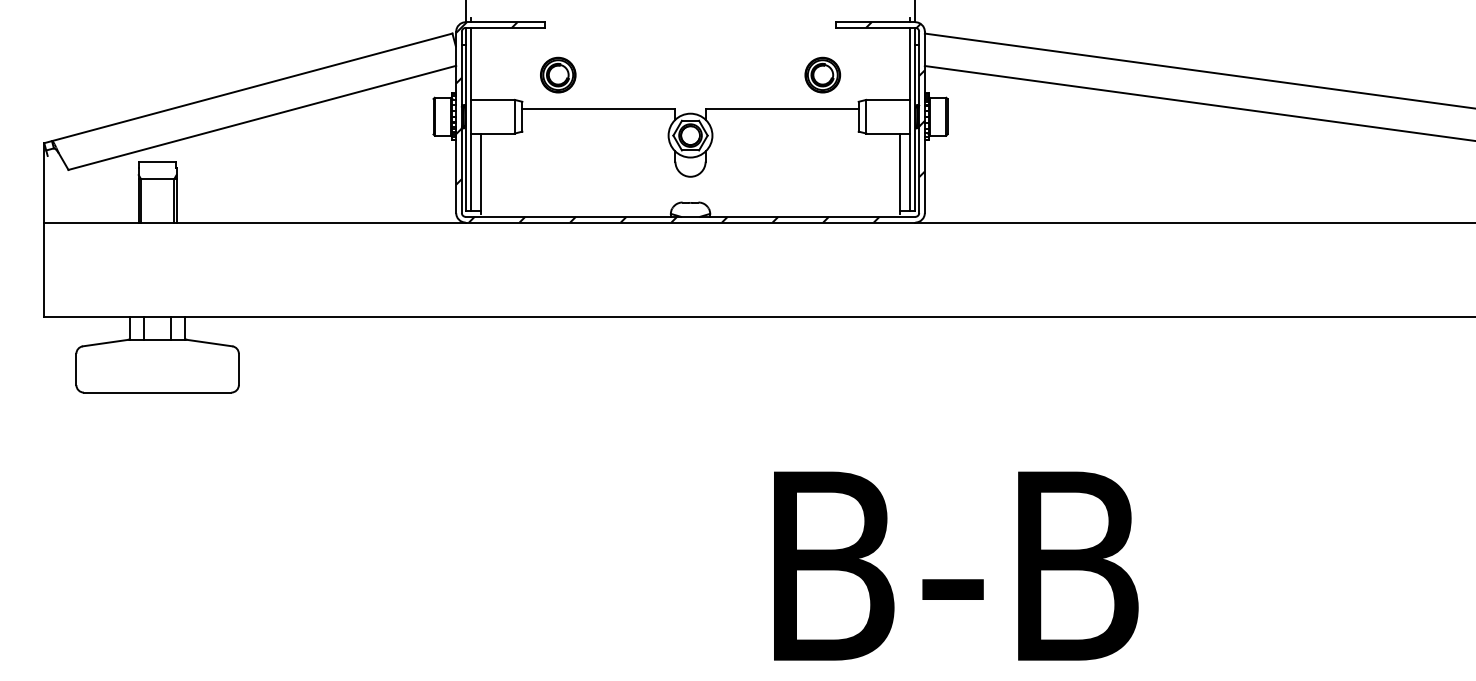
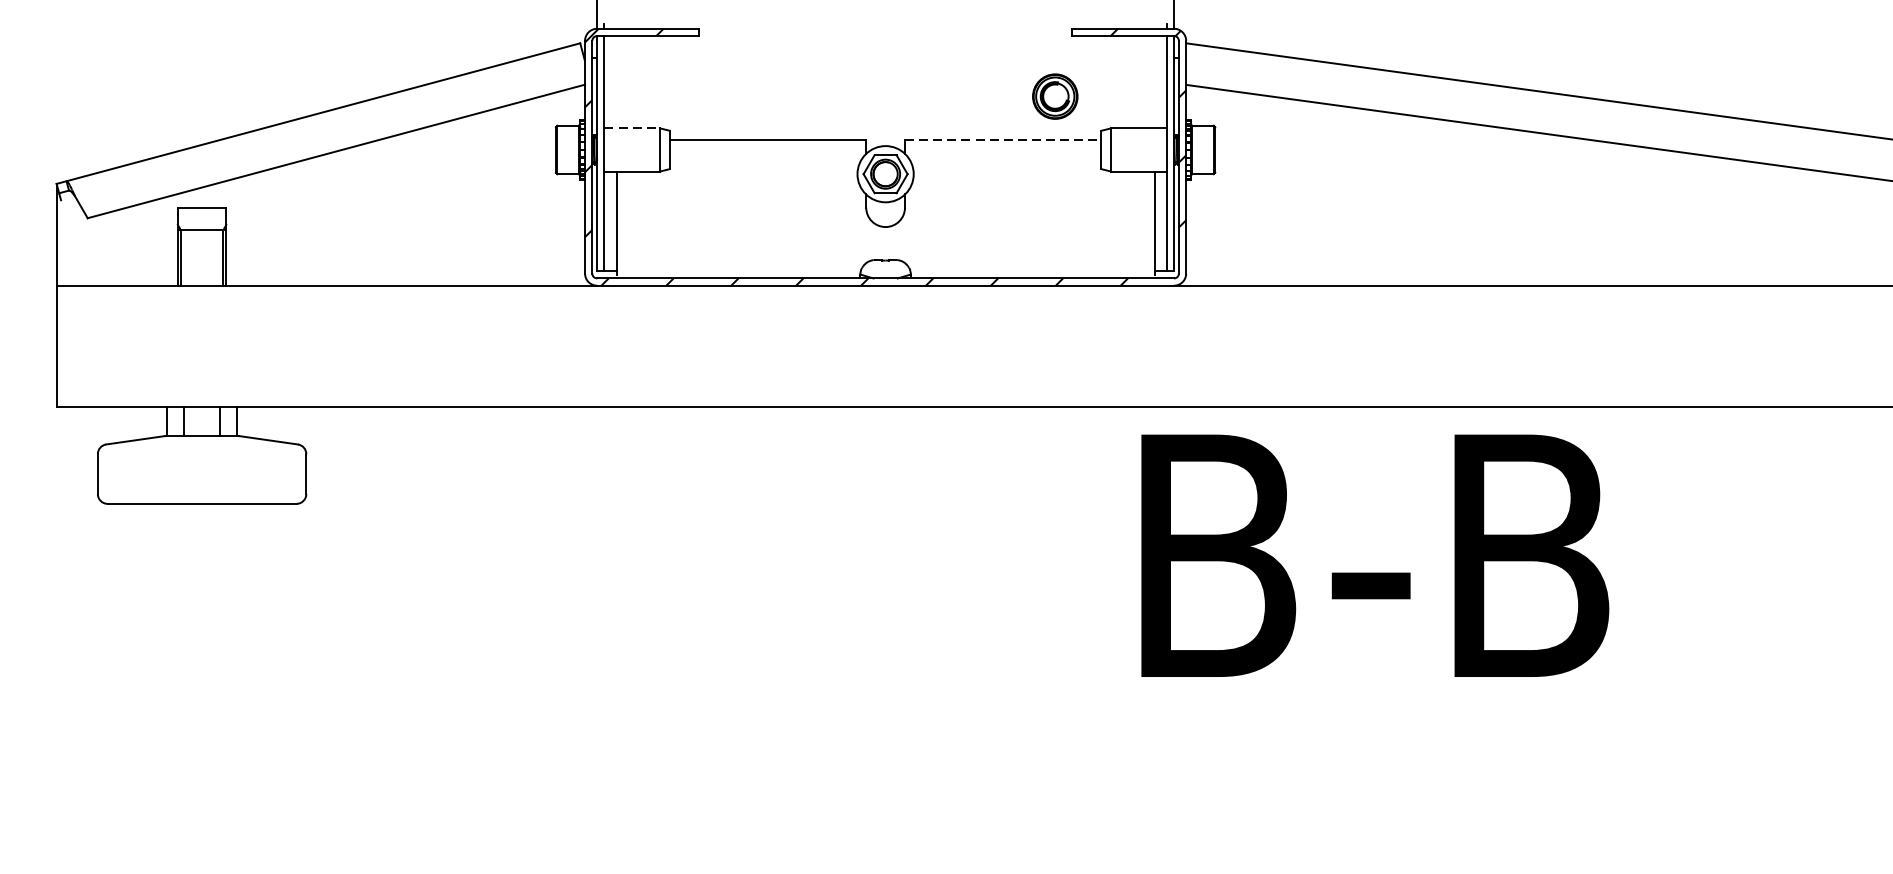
part: (558, 74) -> (716, 95), removed
line: (493, 99) -> (632, 127), solid -> dashed
line: (782, 109) -> (1003, 140), solid -> dashed
text: (956, 565) -> (1375, 555), moved

